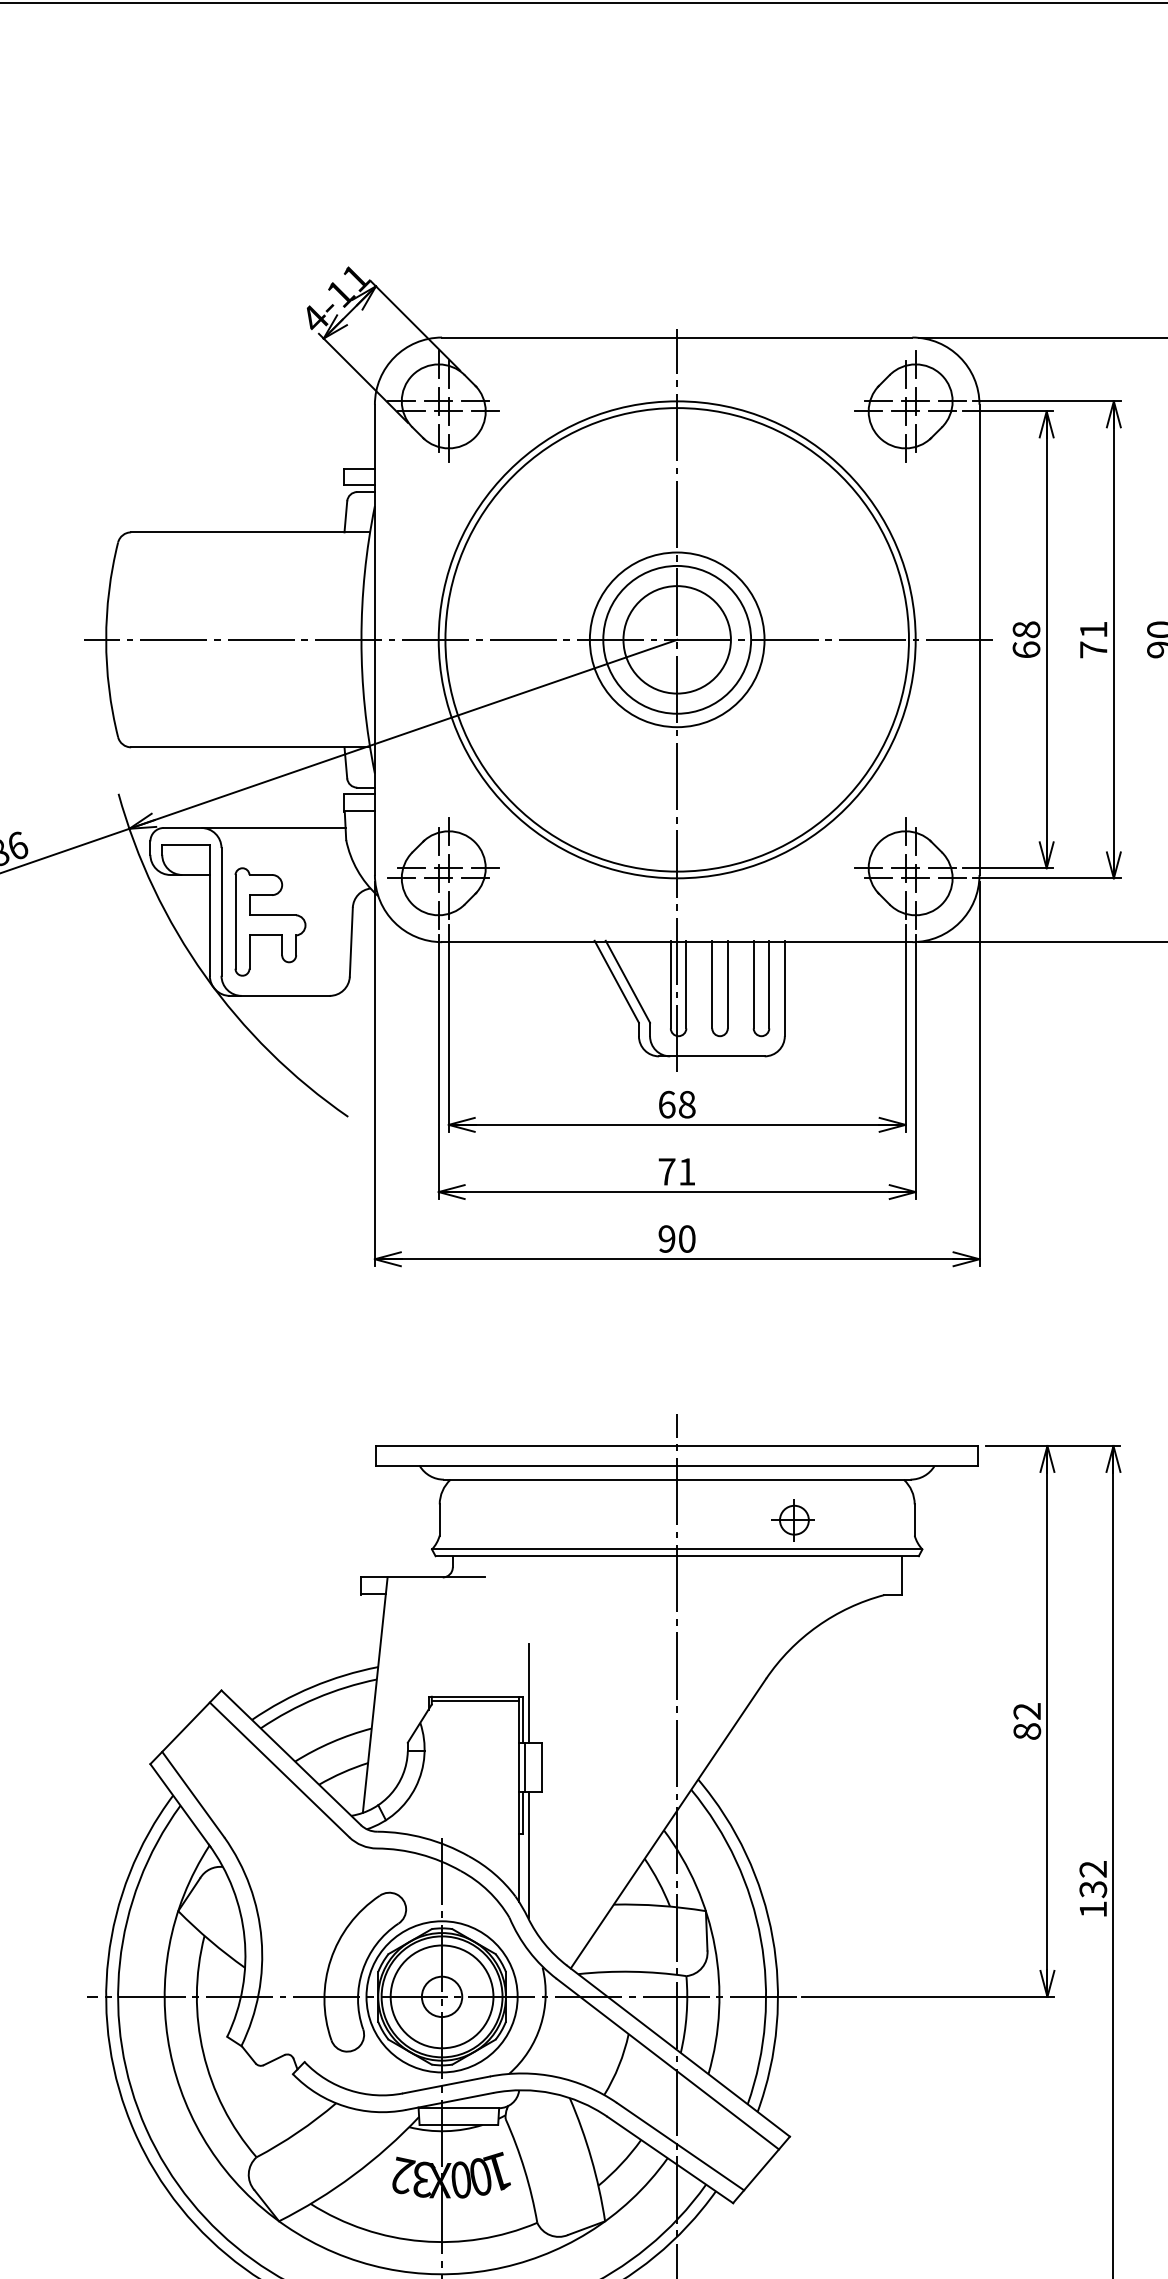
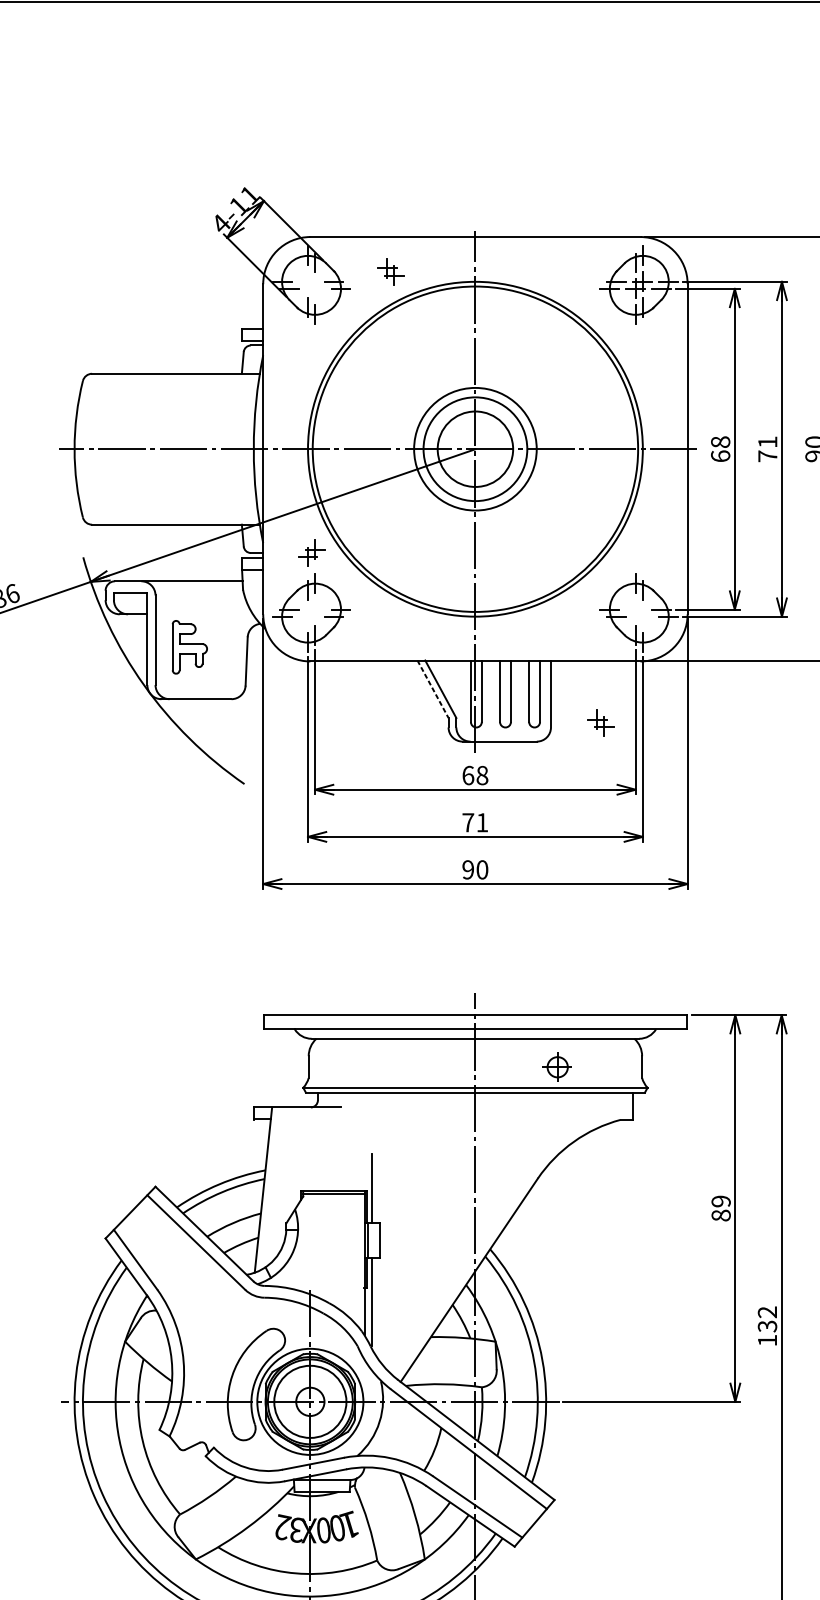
part: (443, 406) -> (390, 272), moved
part: (443, 873) -> (311, 553), moved
part: (910, 873) -> (600, 723), moved
part: (270, 921) -> (189, 646), size x0.7
line: (616, 981) -> (432, 689), solid -> dashed
text: (1027, 1711) -> (721, 1201), 82 -> 89

